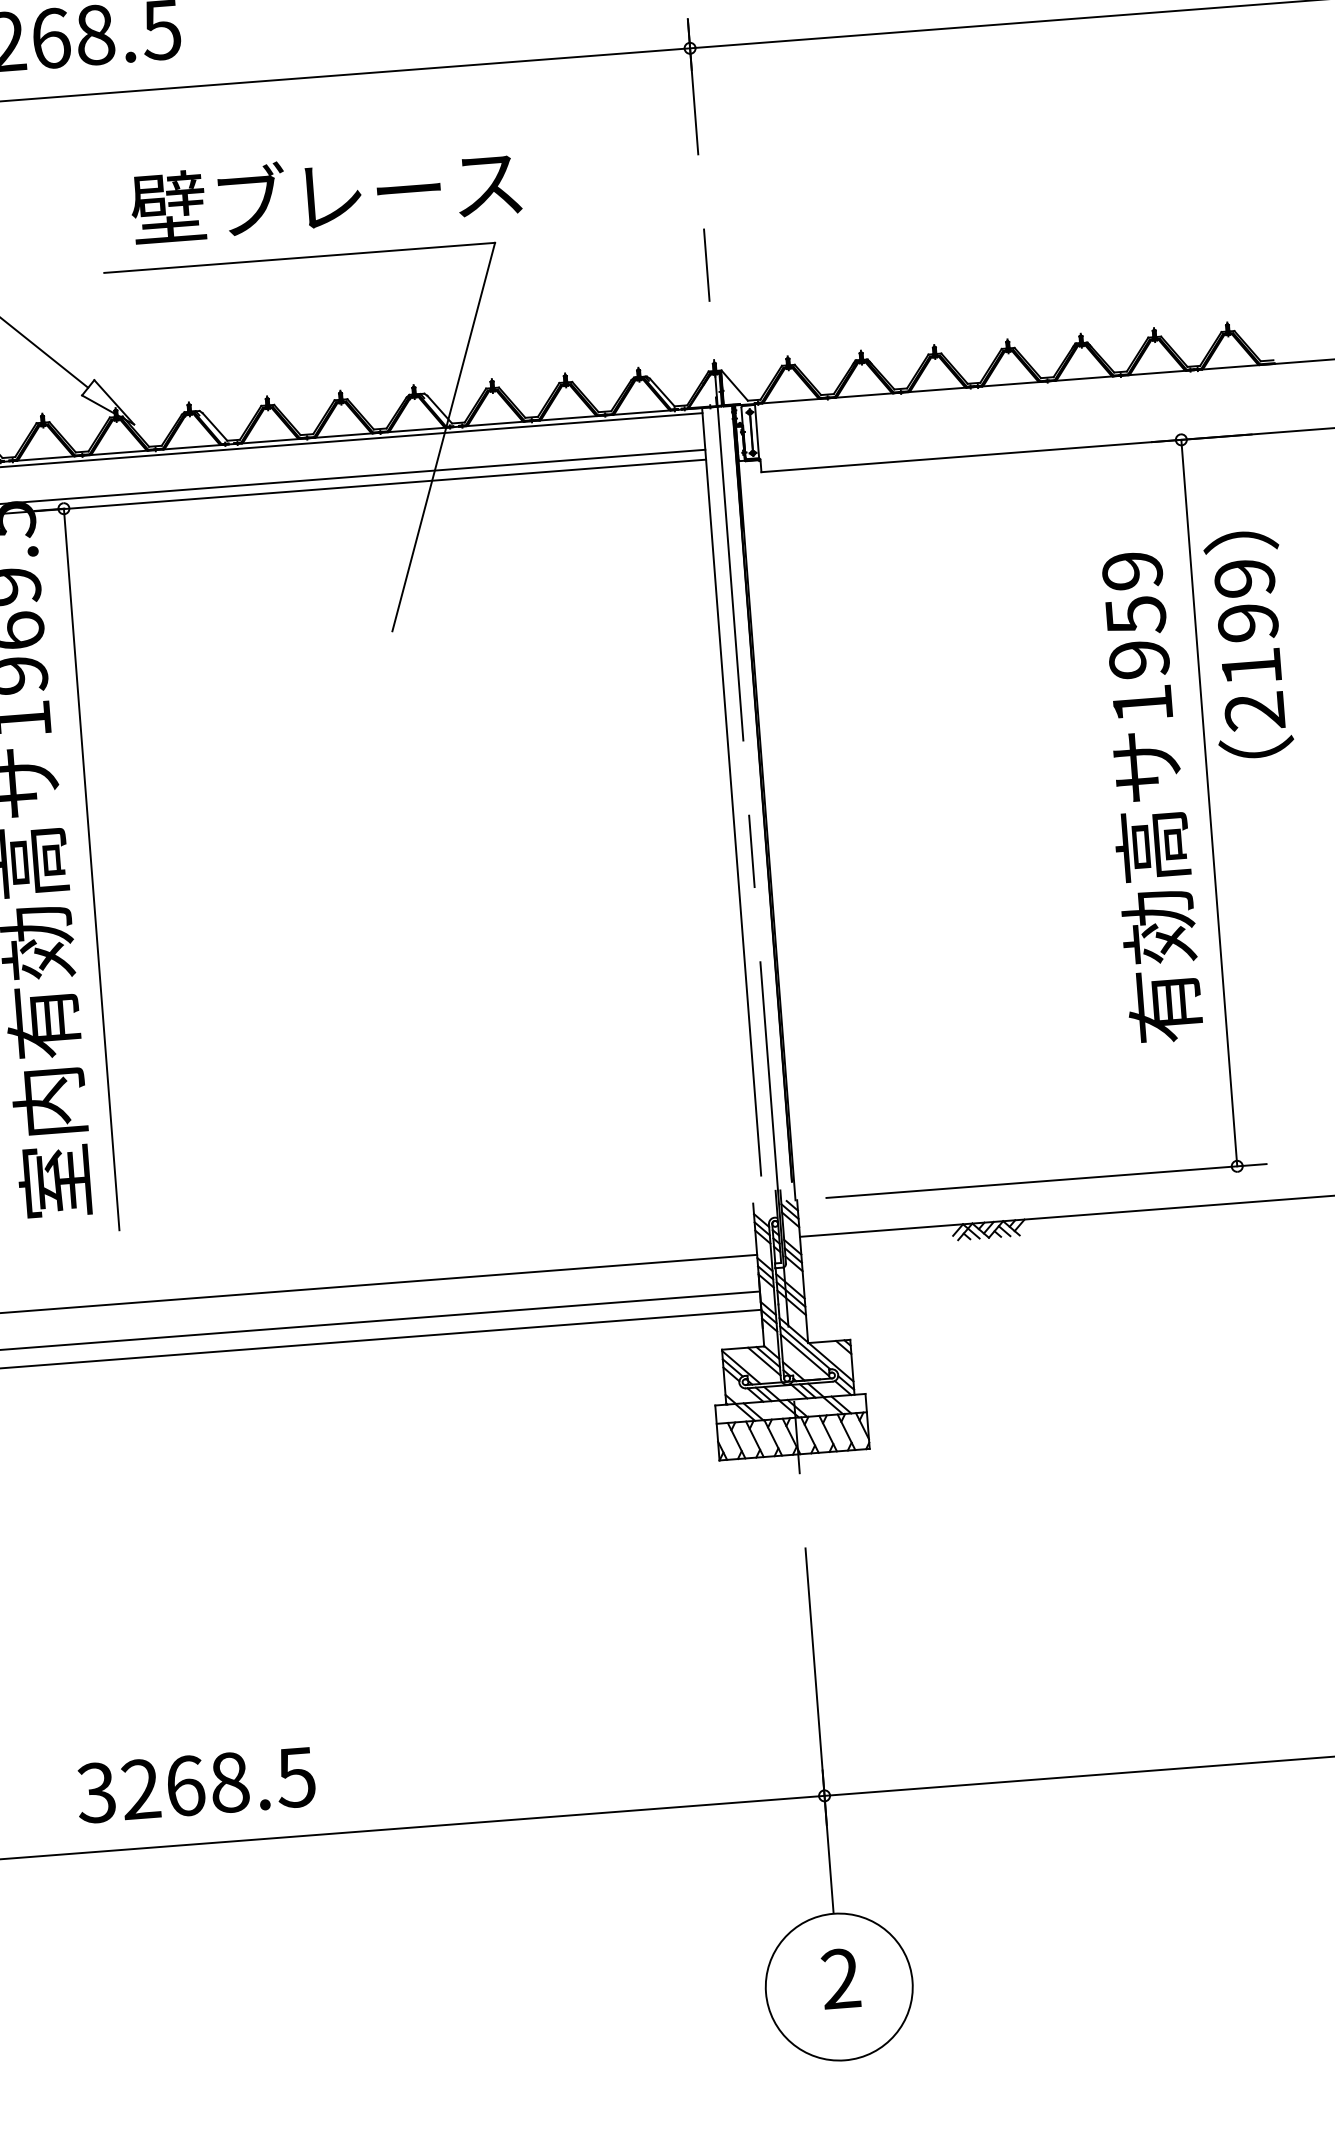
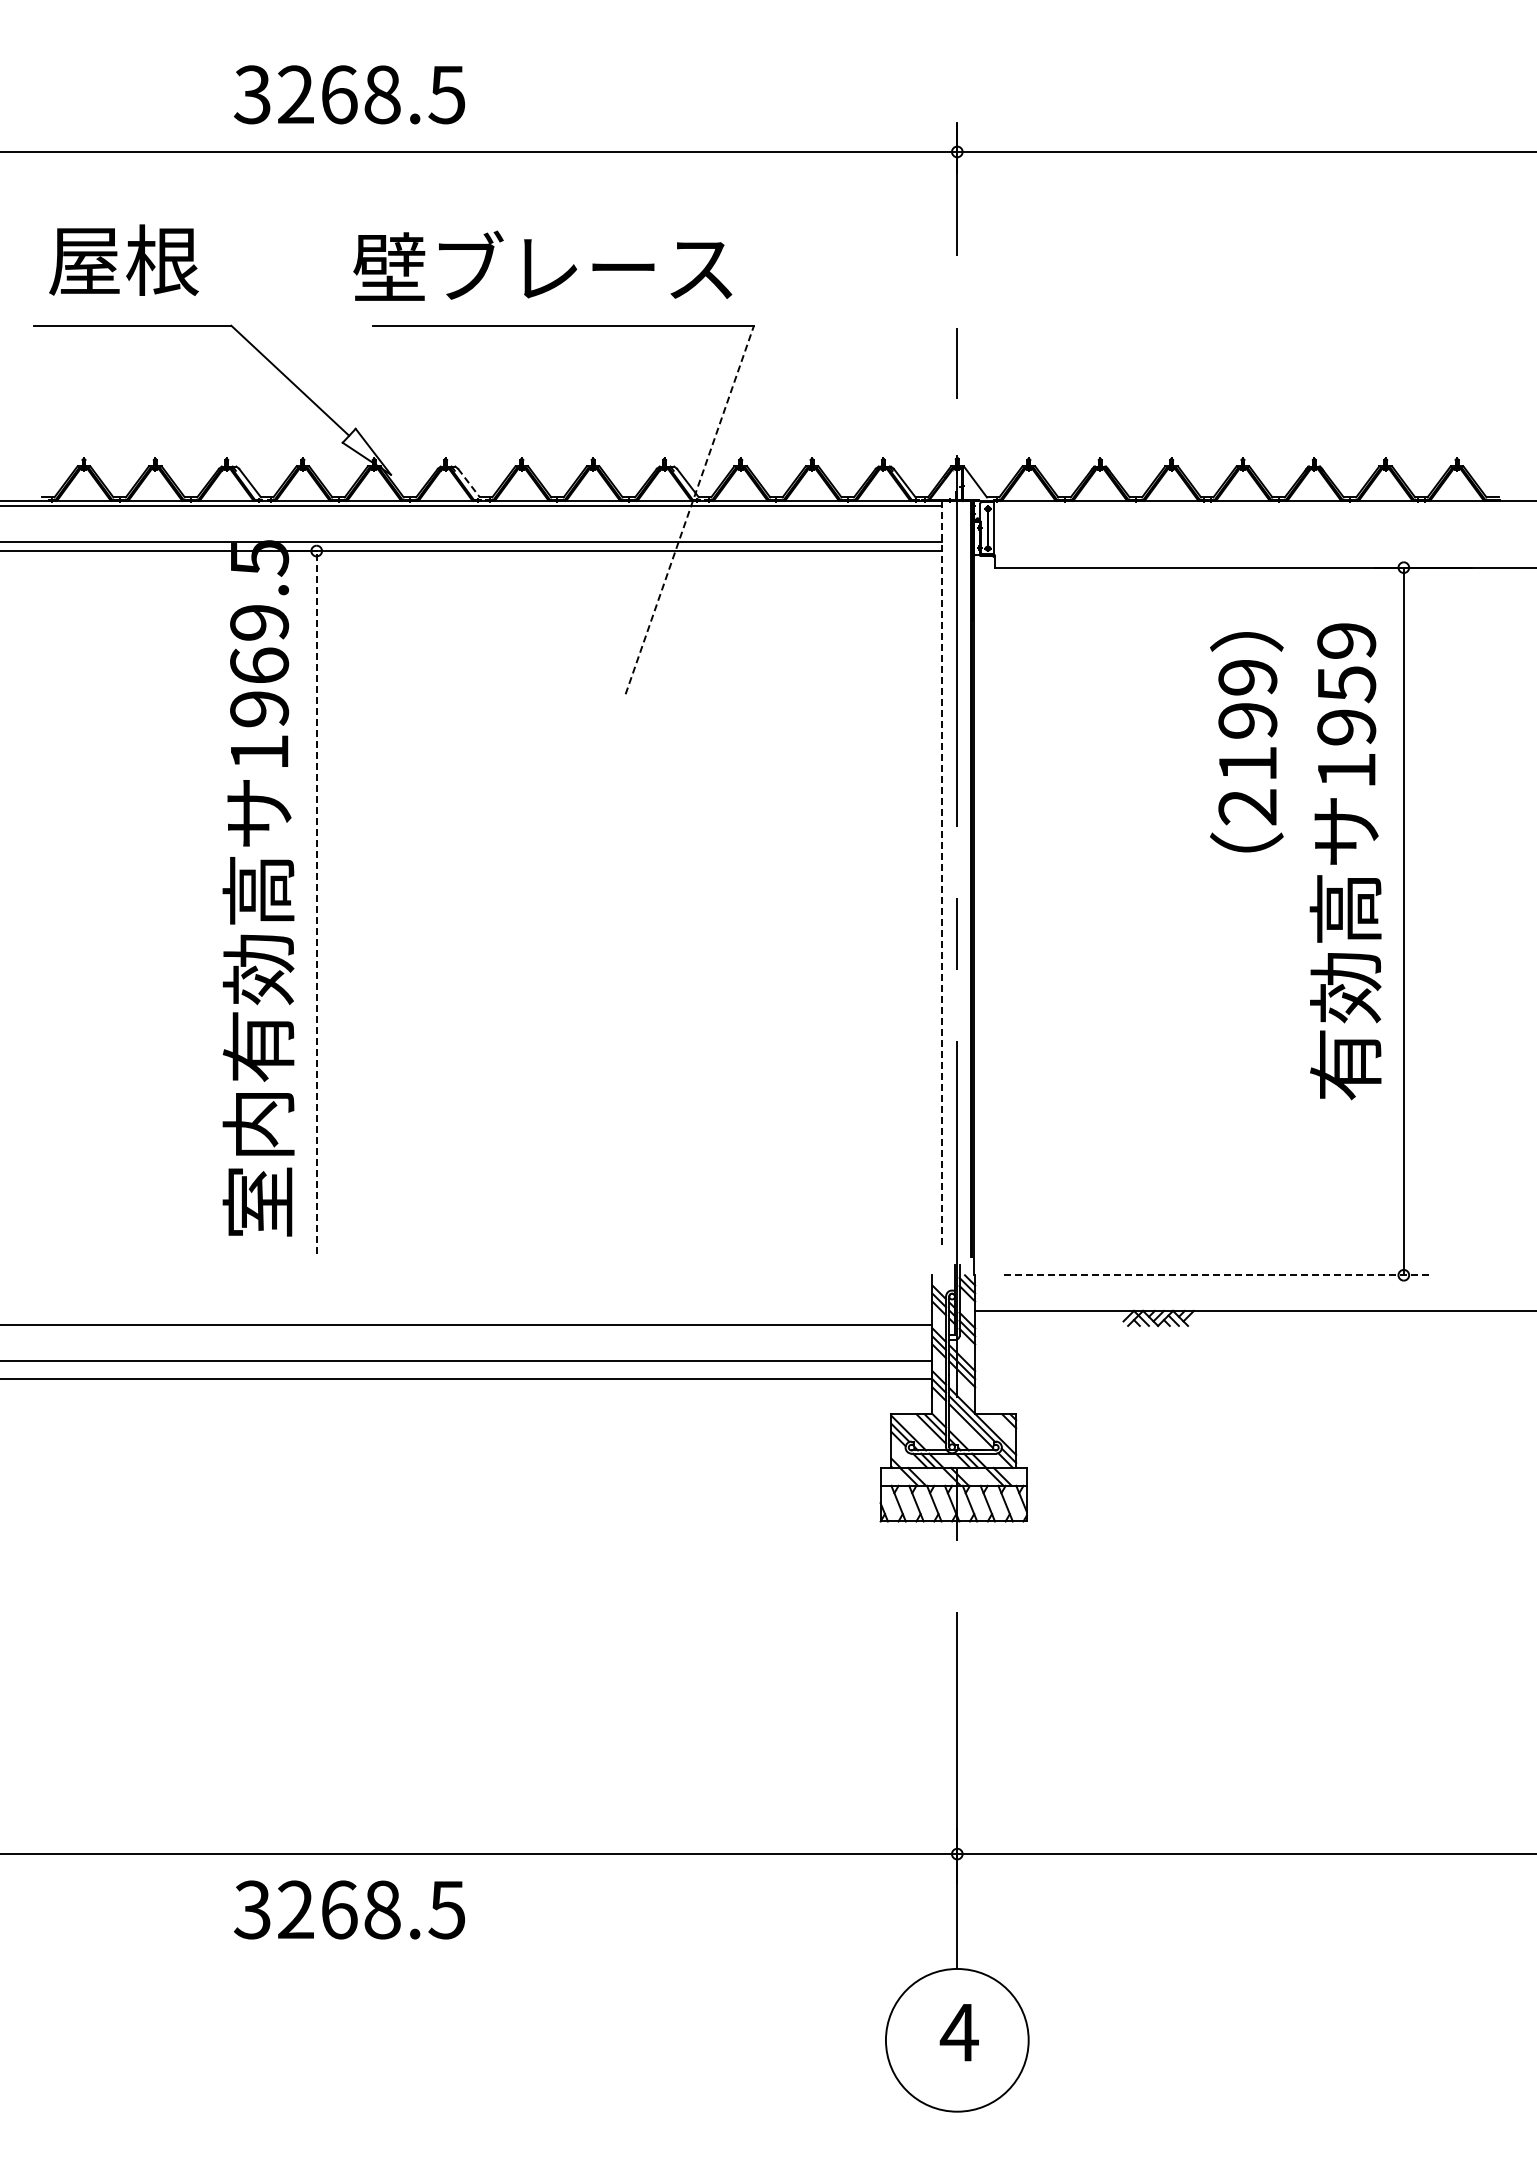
text: (325, 193) -> (542, 265), moved
line: (215, 427) -> (469, 483), solid -> dashed
line: (443, 436) -> (689, 509), solid -> dashed
text: (1248, 645) -> (1246, 742), moved
line: (731, 791) -> (942, 874), solid -> dashed
text: (1148, 797) -> (1345, 861), moved
line: (91, 868) -> (316, 901), solid -> dashed
line: (1047, 1181) -> (1218, 1275), solid -> dashed
text: (195, 1784) -> (349, 1909), moved
text: (839, 1978) -> (958, 2032), 2 -> 4

